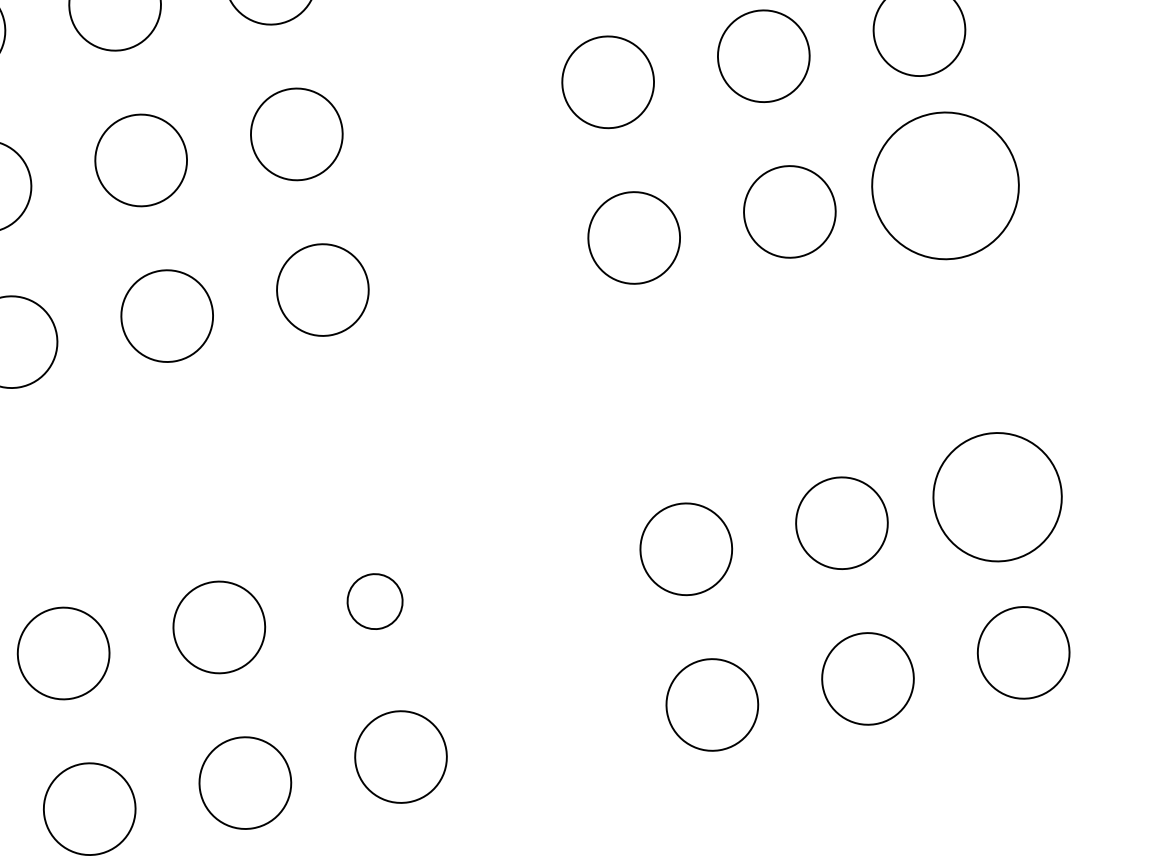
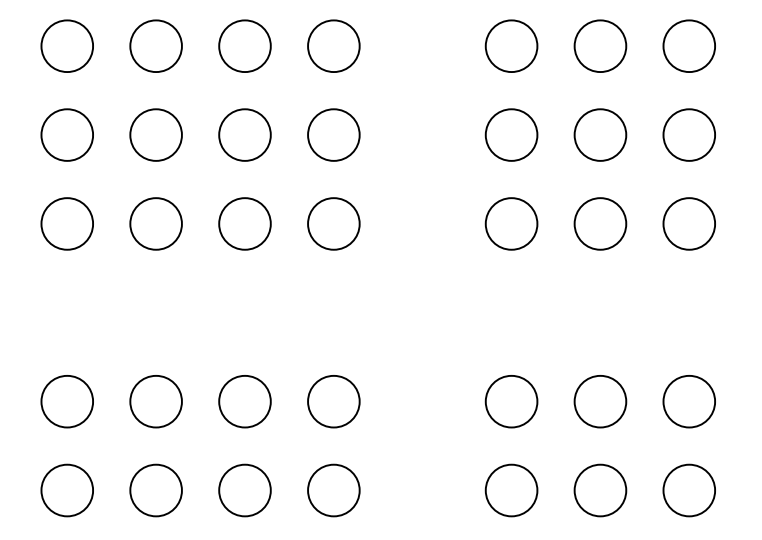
circle: (945, 185) -> (689, 223), size x0.62
circle: (997, 496) -> (689, 401), size x0.71
circle: (374, 601) -> (333, 401), size x1.67

